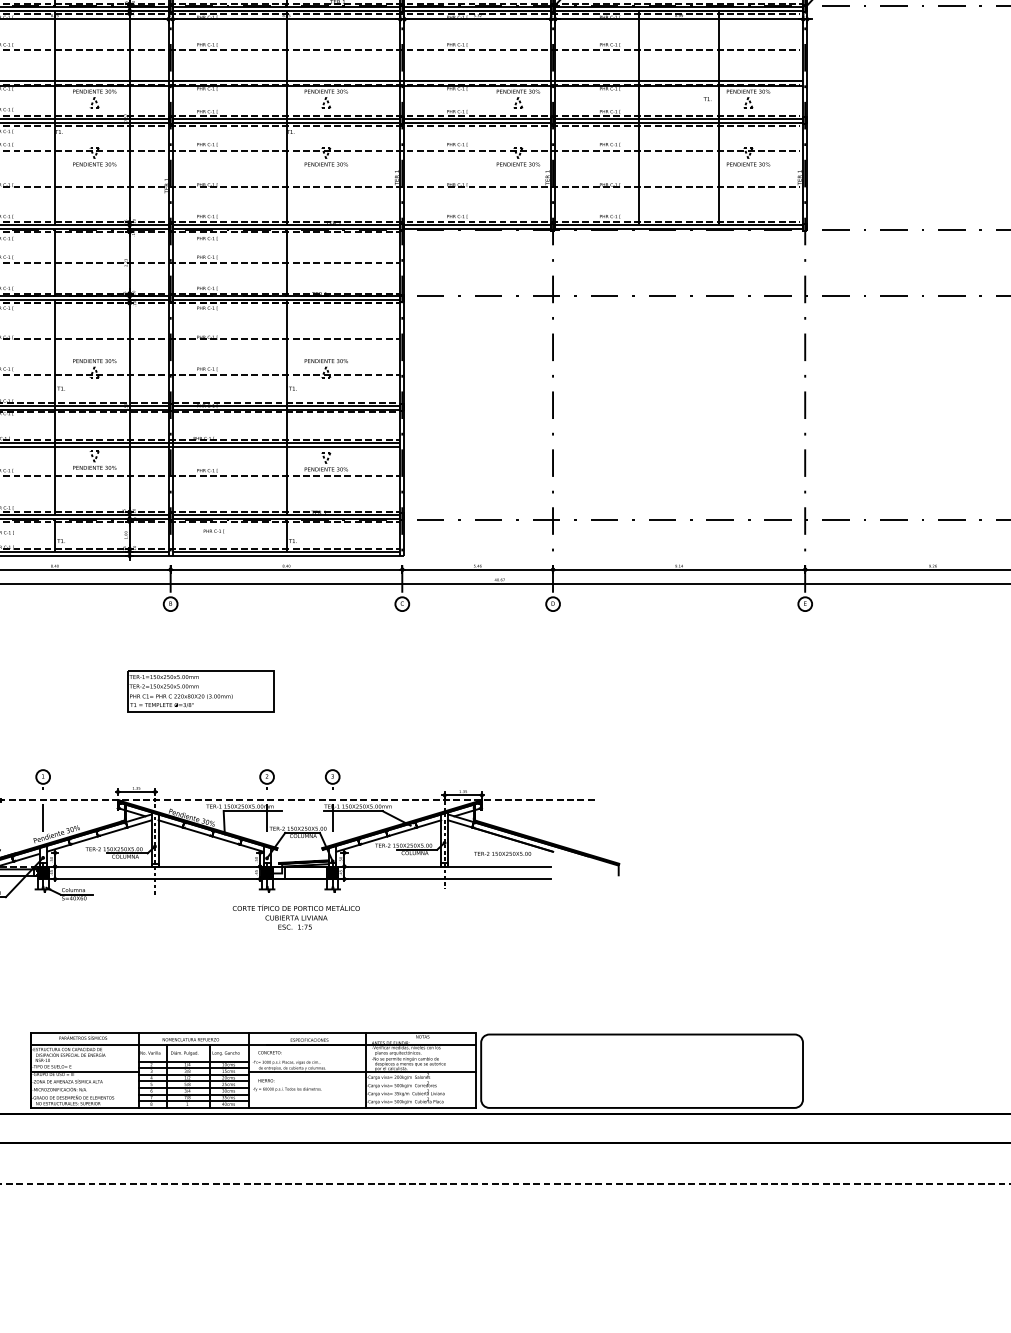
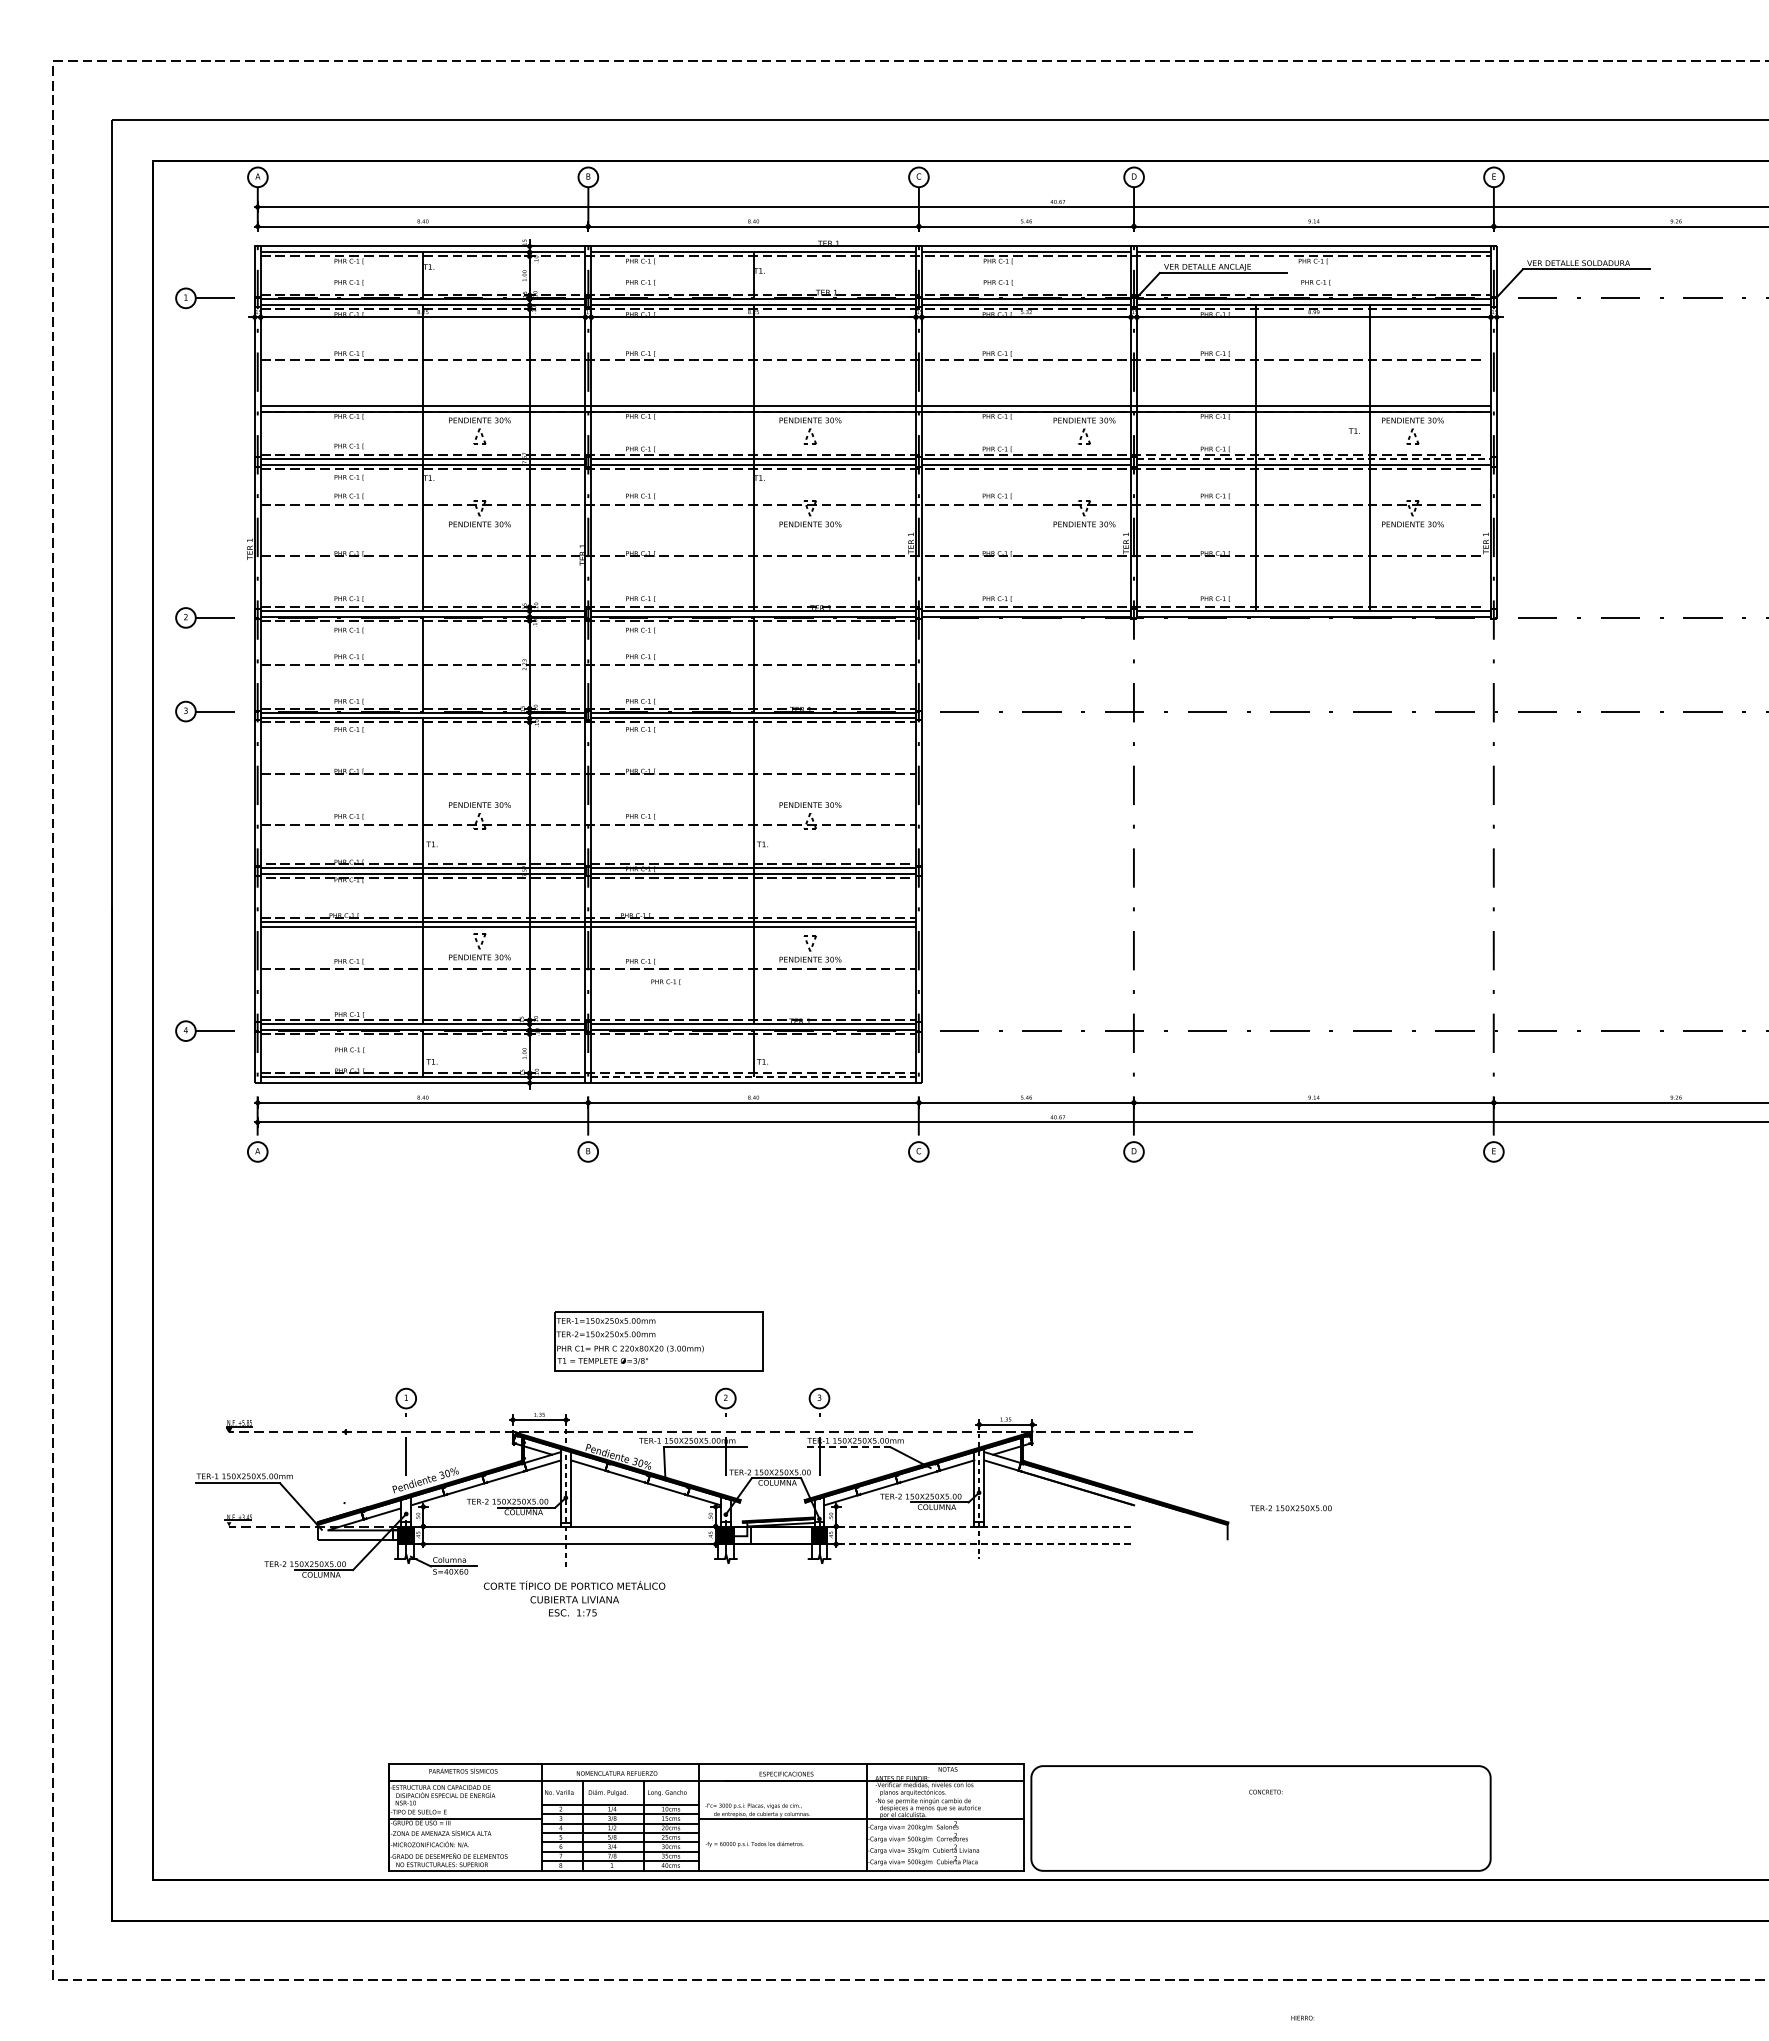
line: (678, 118) -> (1313, 459), solid -> dashed
text: (213, 530) -> (665, 981), moved
line: (287, 552) -> (754, 1077), solid -> dashed
part: (200, 691) -> (658, 1341), moved
line: (353, 811) -> (848, 1447), solid -> dashed
text: (502, 854) -> (1290, 1508), moved
line: (444, 866) -> (979, 1526), solid -> dashed
line: (444, 879) -> (979, 1544), solid -> dashed
text: (296, 917) -> (574, 1598), moved
text: (269, 1052) -> (1265, 1791), moved
text: (266, 1080) -> (1302, 2017), moved

